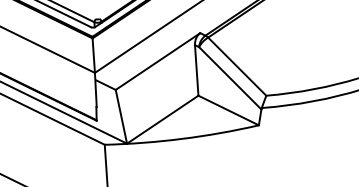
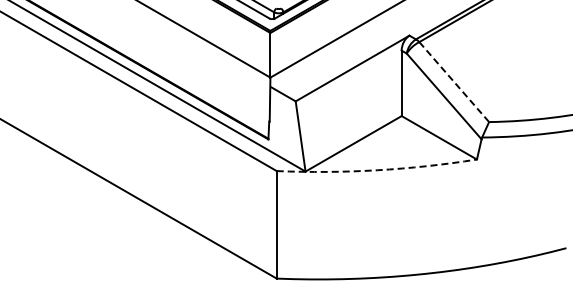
line: (237, 66) -> (454, 82), solid -> dashed
arc: (182, 139) -> (377, 170), solid -> dashed

